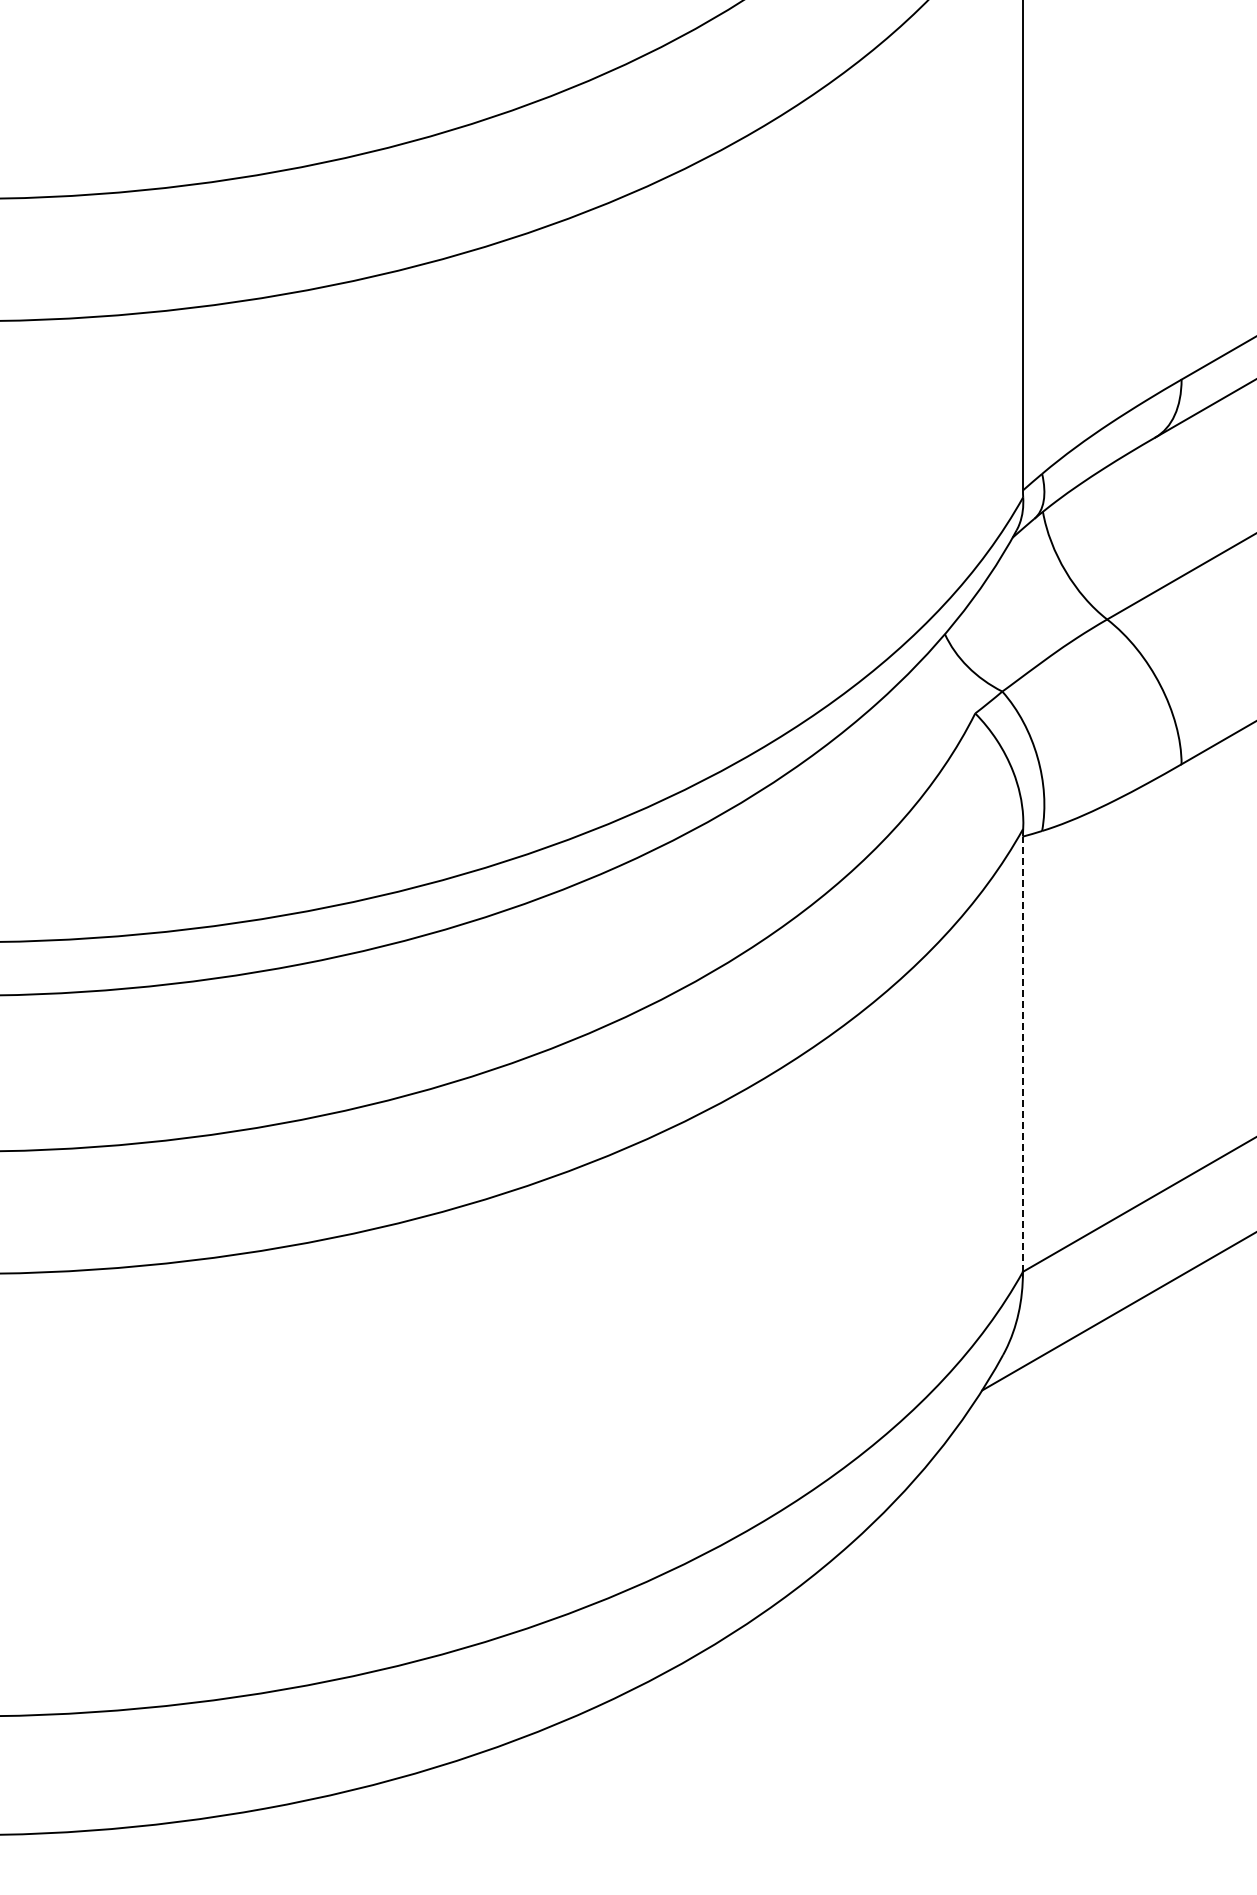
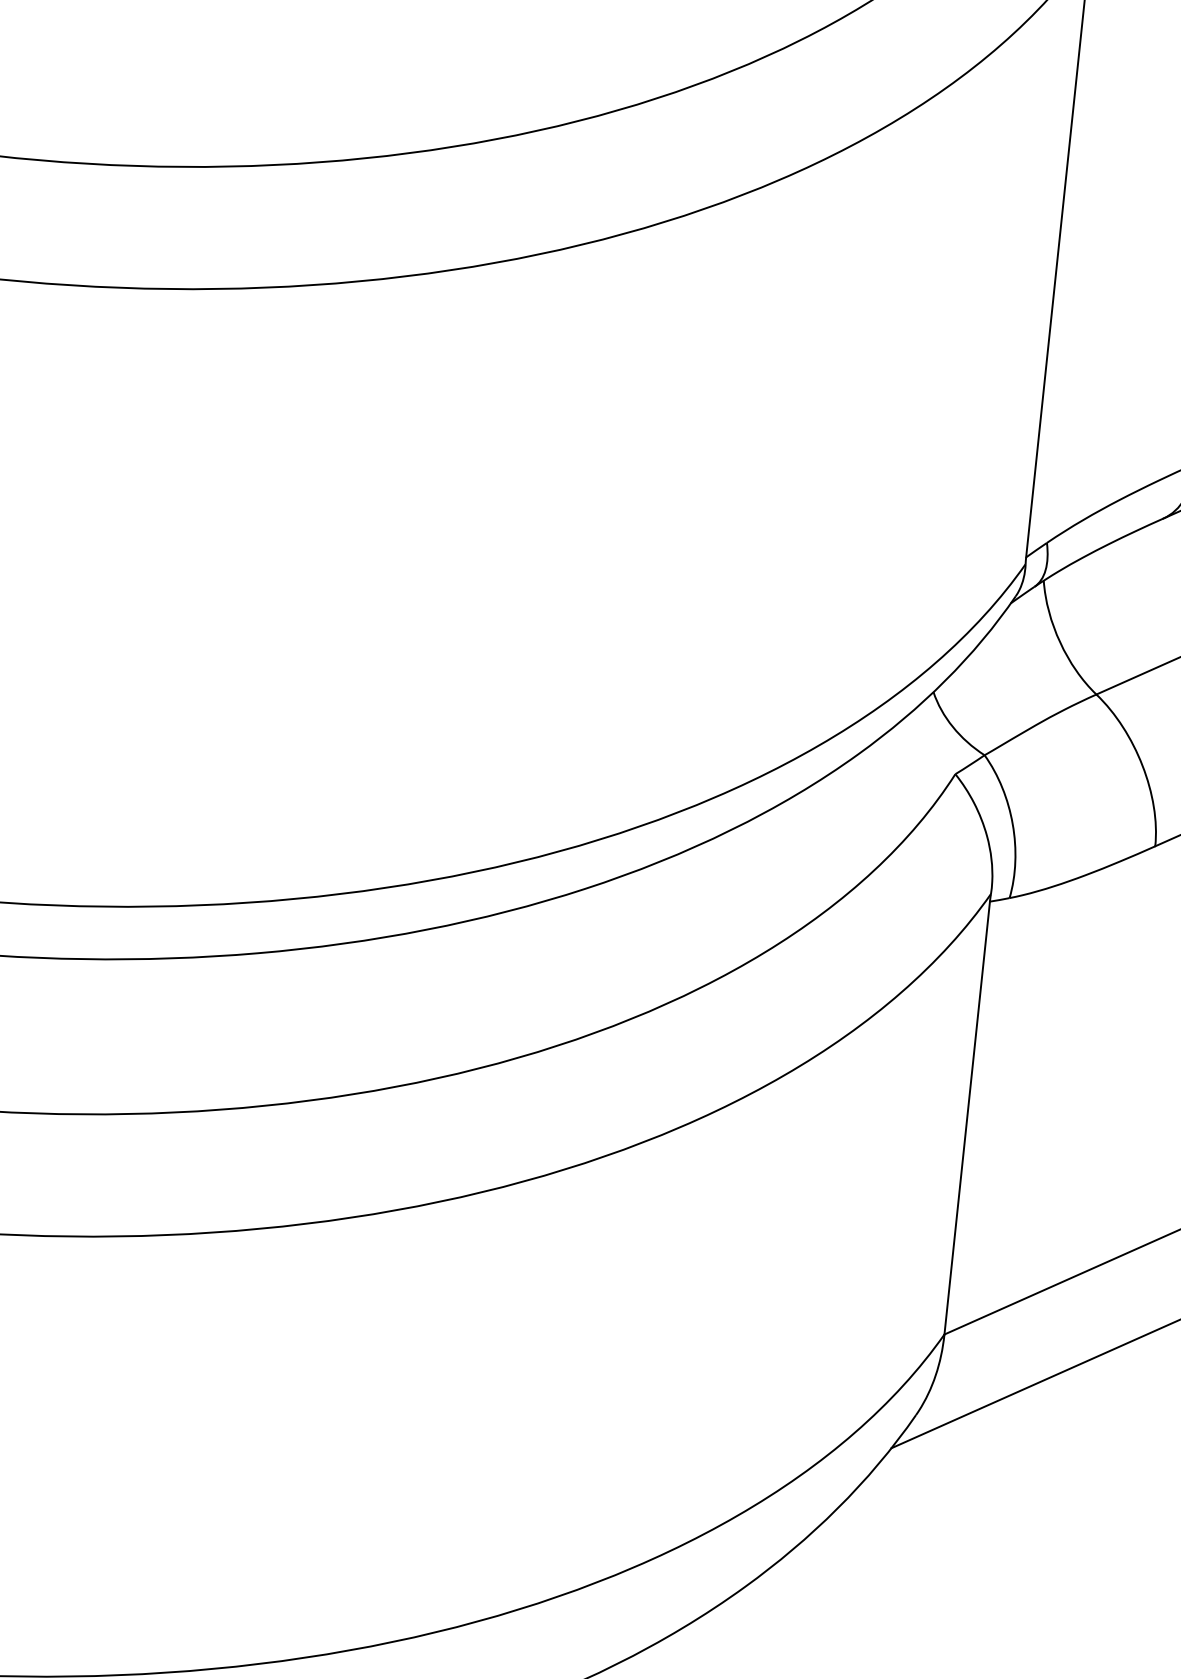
line: (1022, 1054) -> (966, 1118), dashed -> solid

